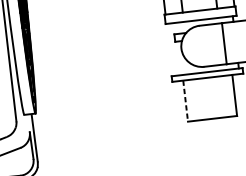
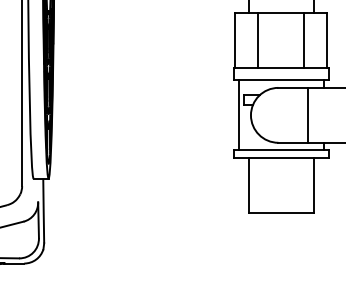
line: (172, 49) -> (238, 115), added
line: (185, 101) -> (248, 185), dashed -> solid

